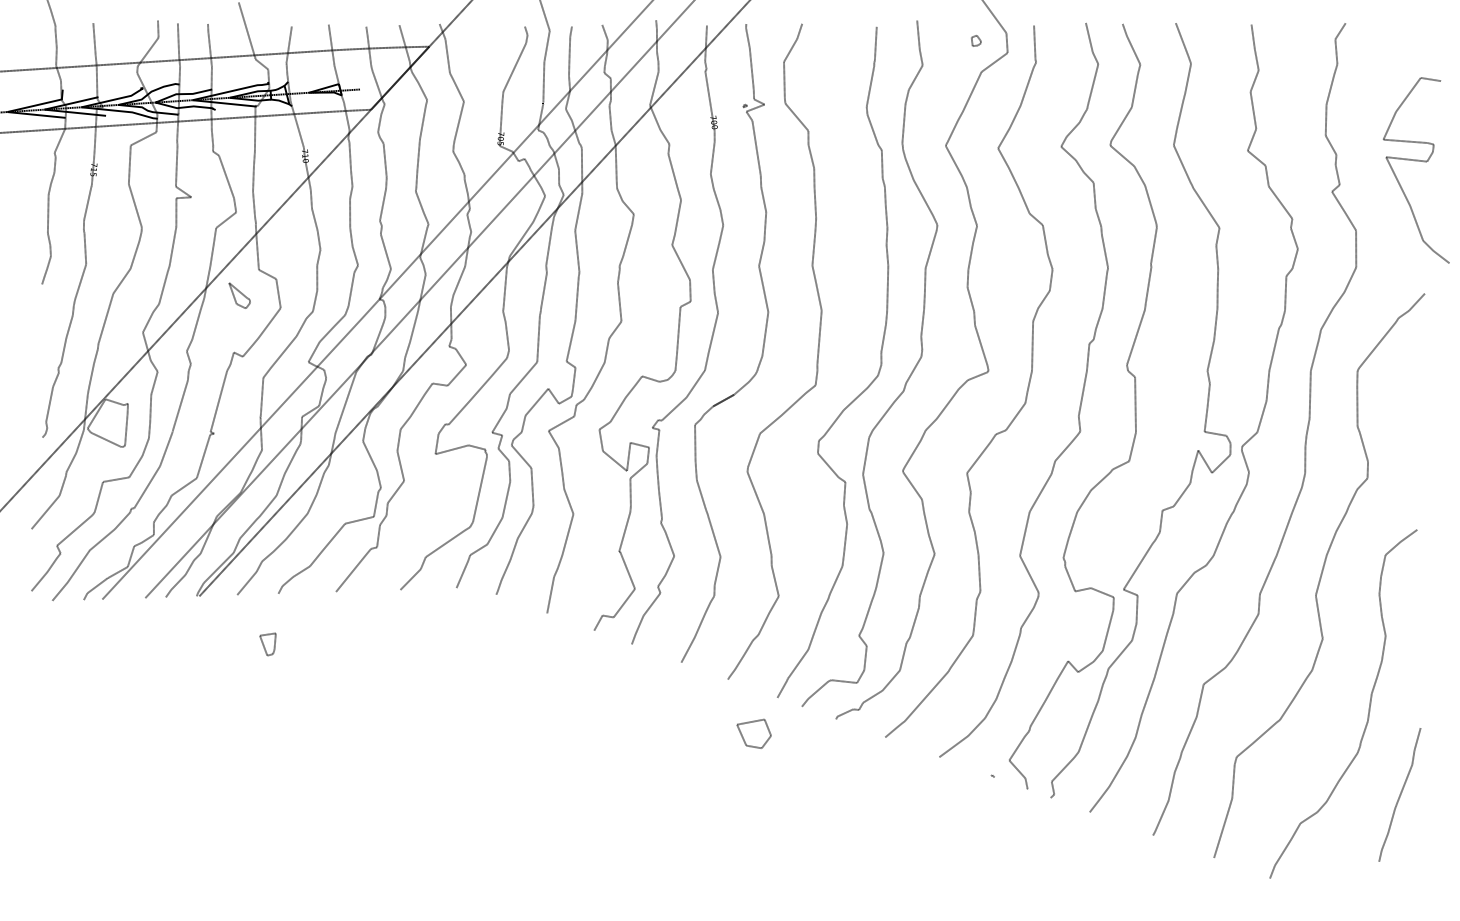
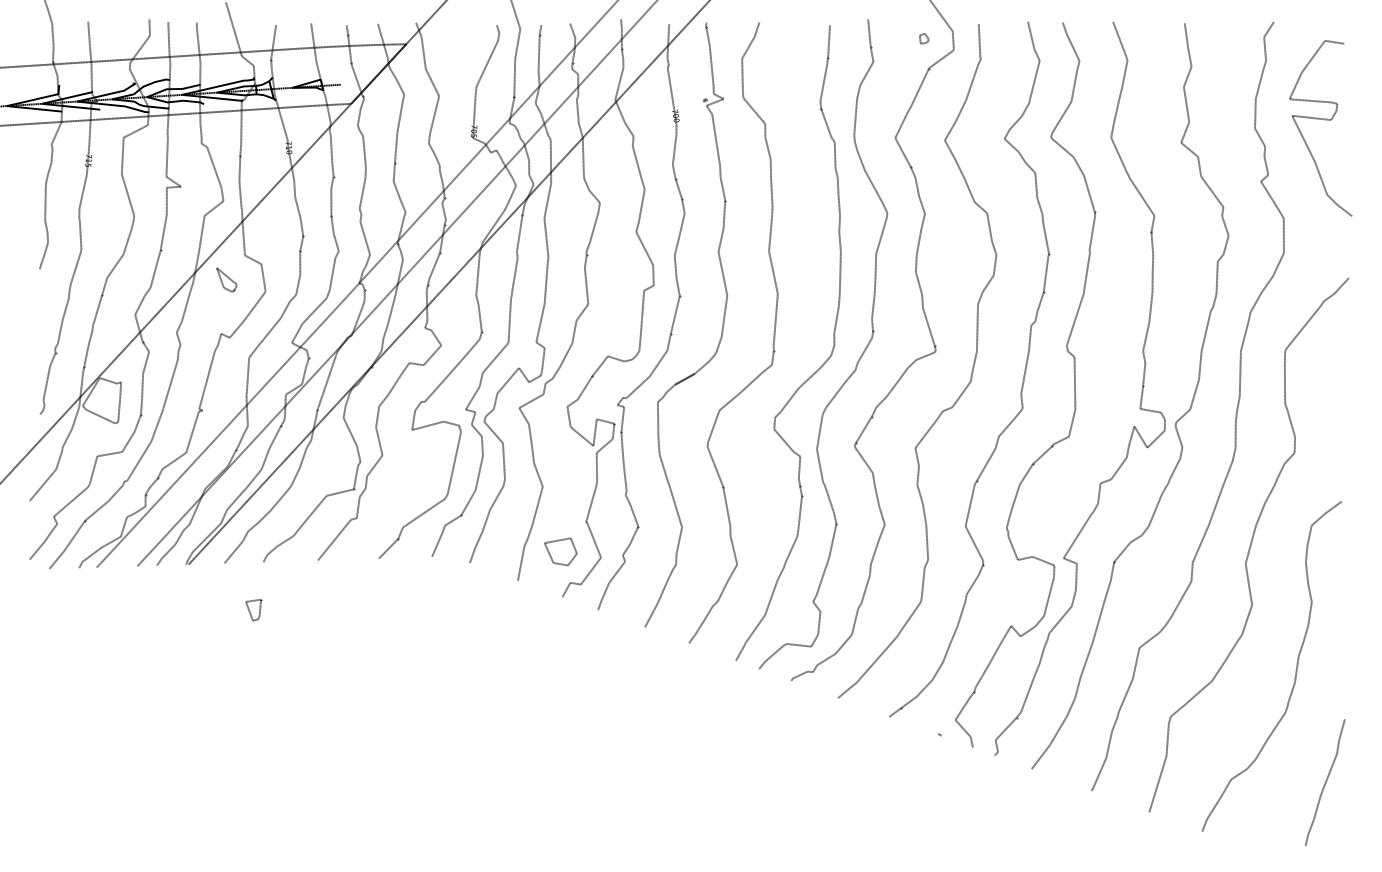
curve: (1420, 162) -> (1324, 120), moved
part: (753, 733) -> (560, 551), moved
curve: (1400, 794) -> (1325, 782), moved

